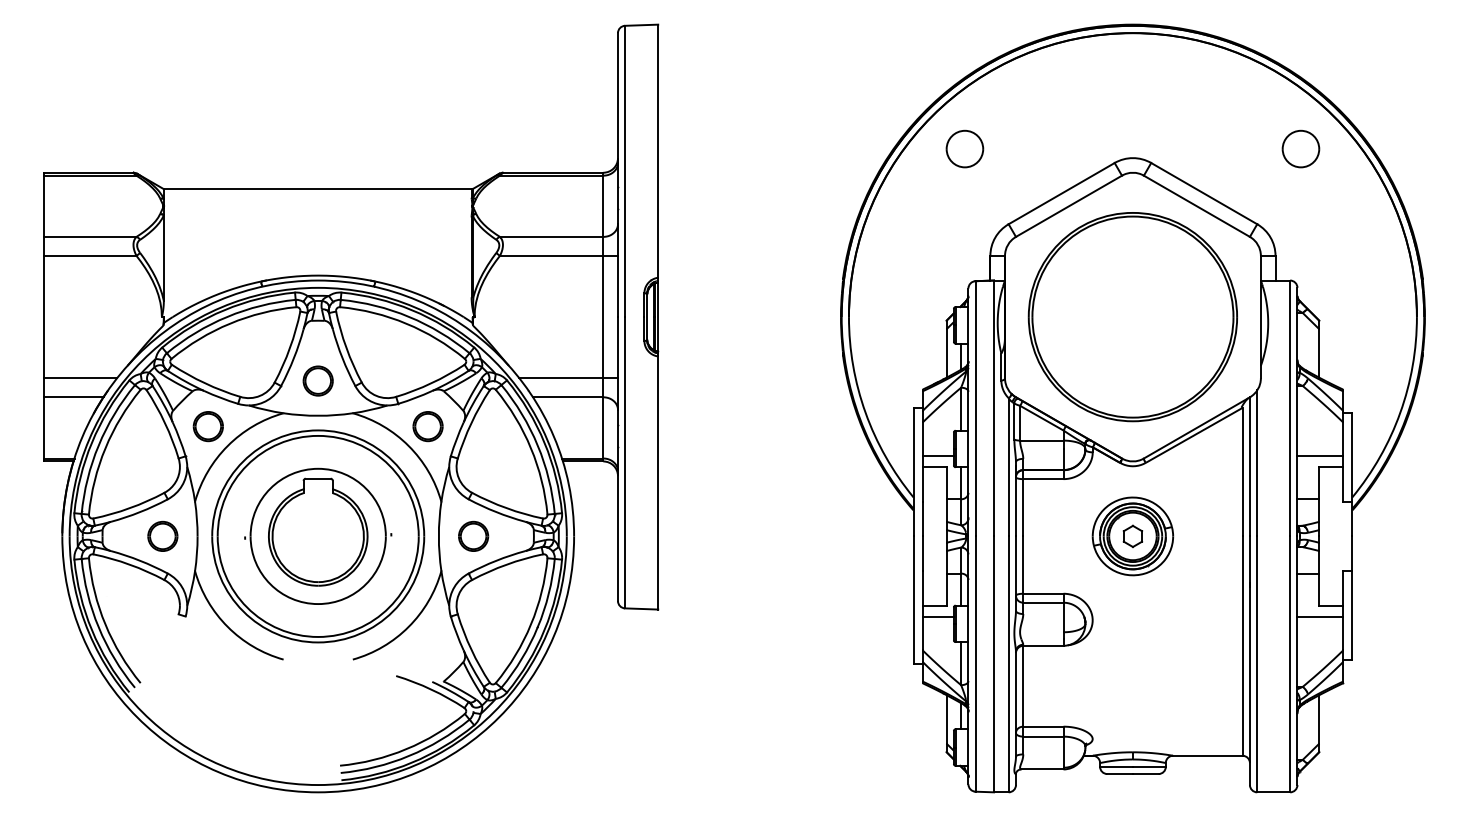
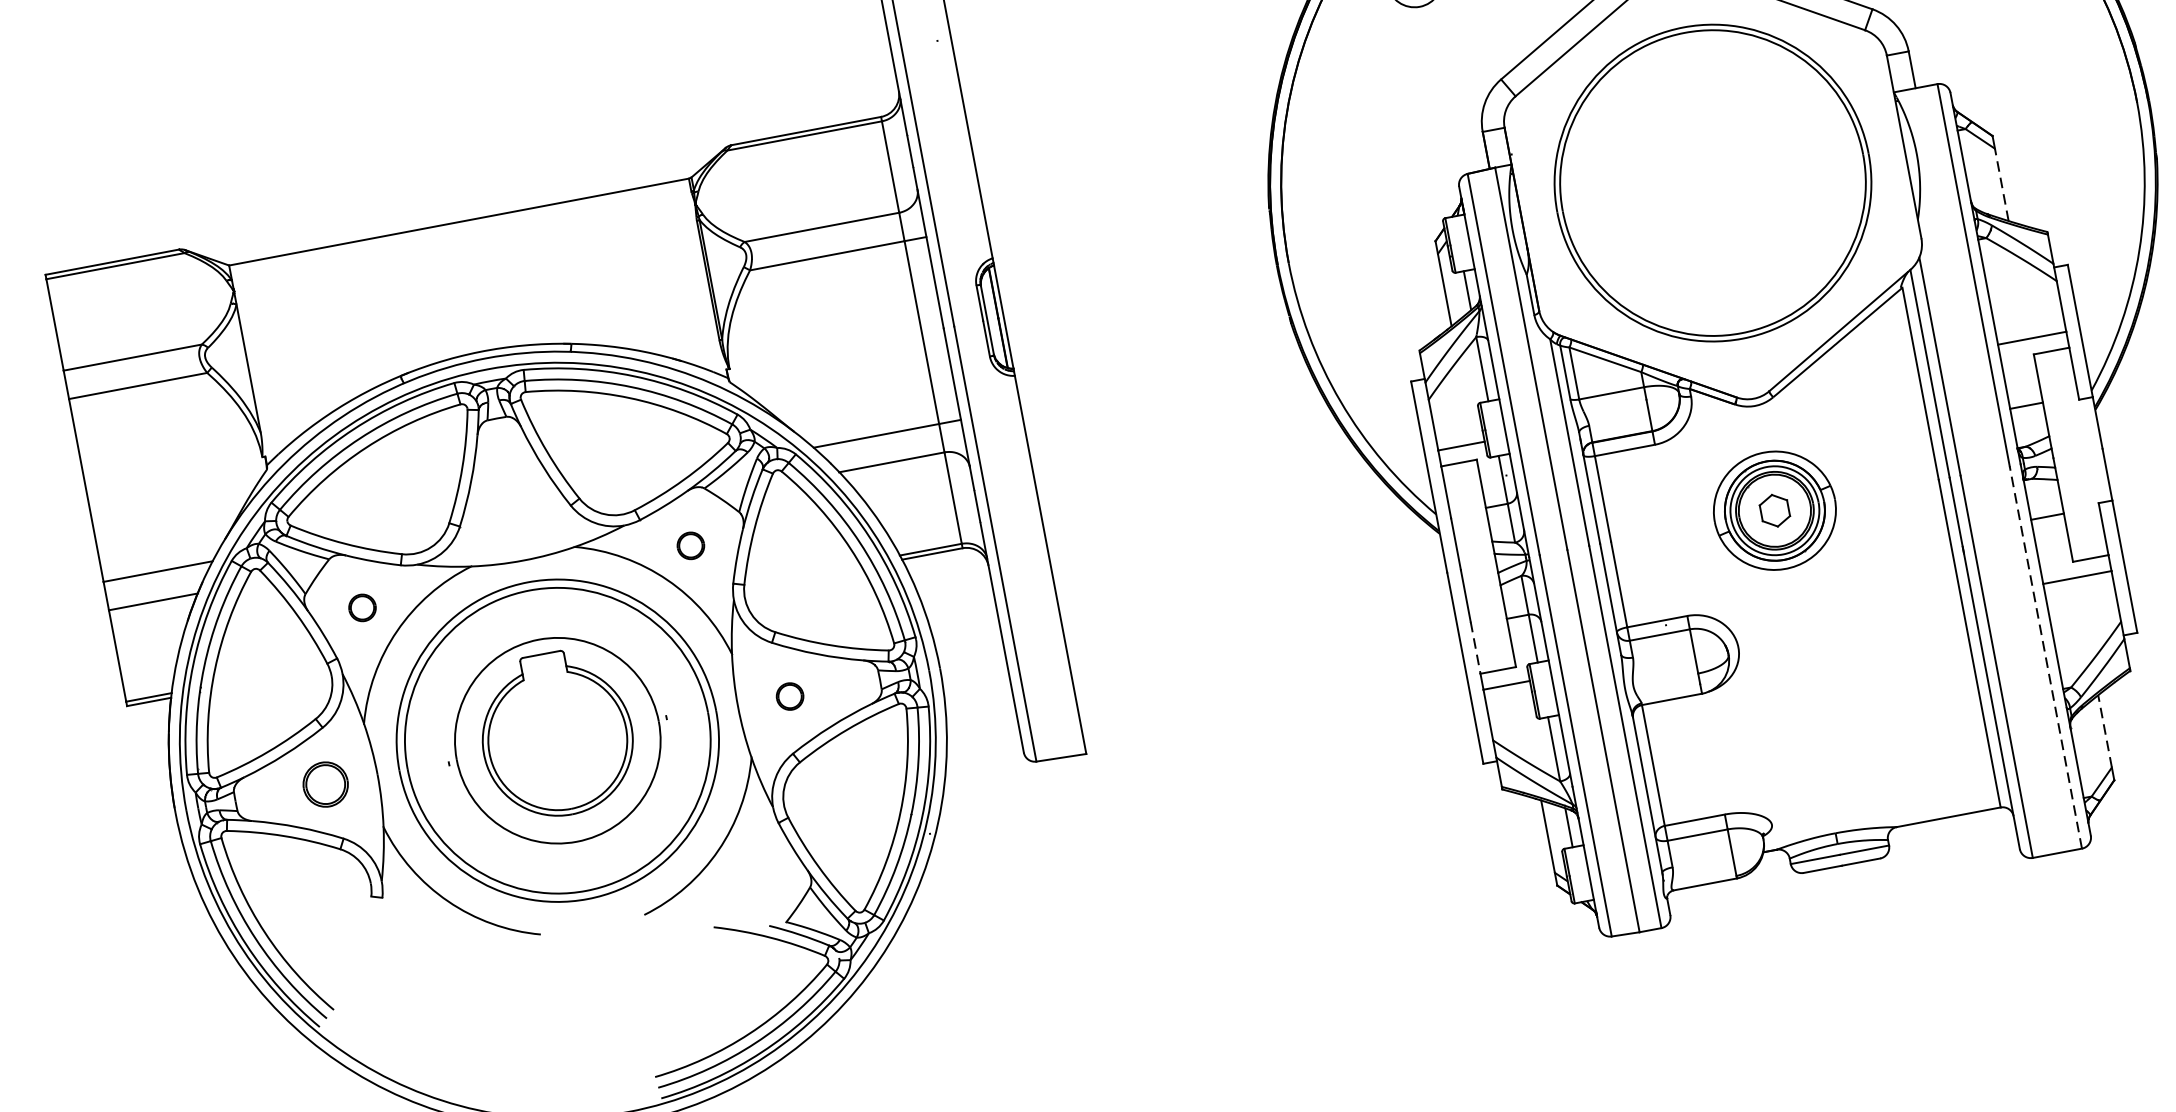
line: (1319, 353) -> (2001, 184), solid -> dashed
part: (317, 380) -> (512, 507), removed
part: (207, 426) -> (361, 607), size x0.6
part: (427, 426) -> (690, 545), size x0.6
part: (473, 535) -> (789, 695), size x0.6
line: (922, 588) -> (1475, 647), solid -> dashed
line: (1290, 664) -> (2046, 657), solid -> dashed
line: (1319, 718) -> (2104, 730), solid -> dashed

